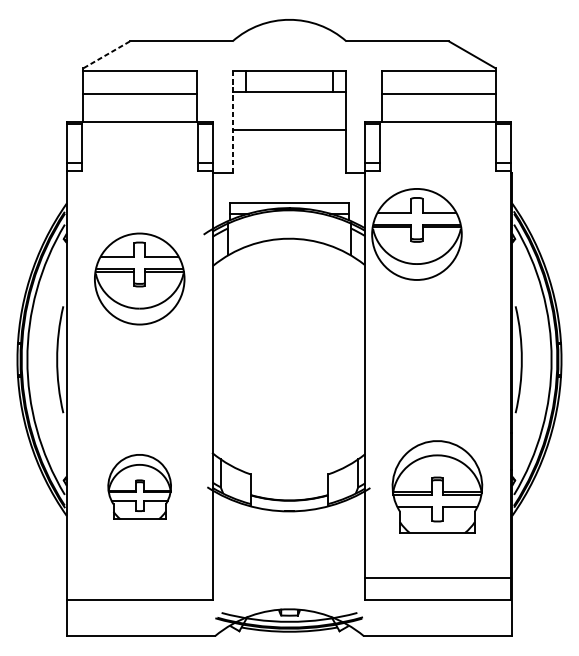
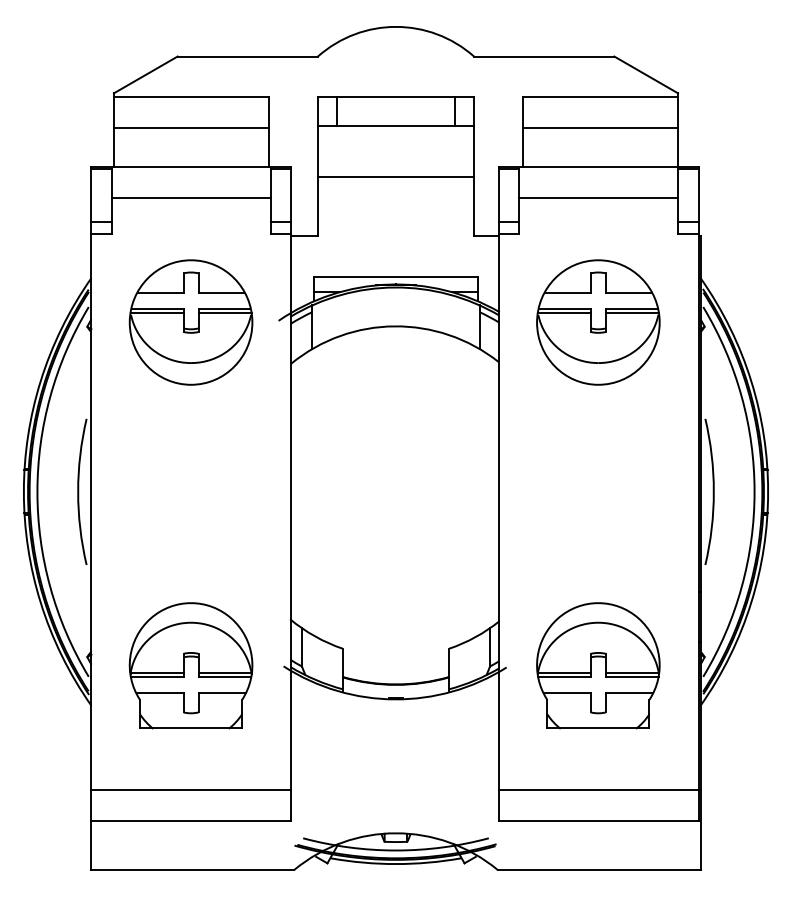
line: (106, 54) -> (145, 74), dashed -> solid
line: (232, 121) -> (318, 166), dashed -> solid
line: (139, 144) -> (190, 197), added
line: (437, 144) -> (598, 197), added
part: (417, 234) -> (598, 322), moved
part: (139, 279) -> (190, 322), moved
part: (139, 486) -> (190, 665), size x1.43
line: (140, 578) -> (191, 790), added

